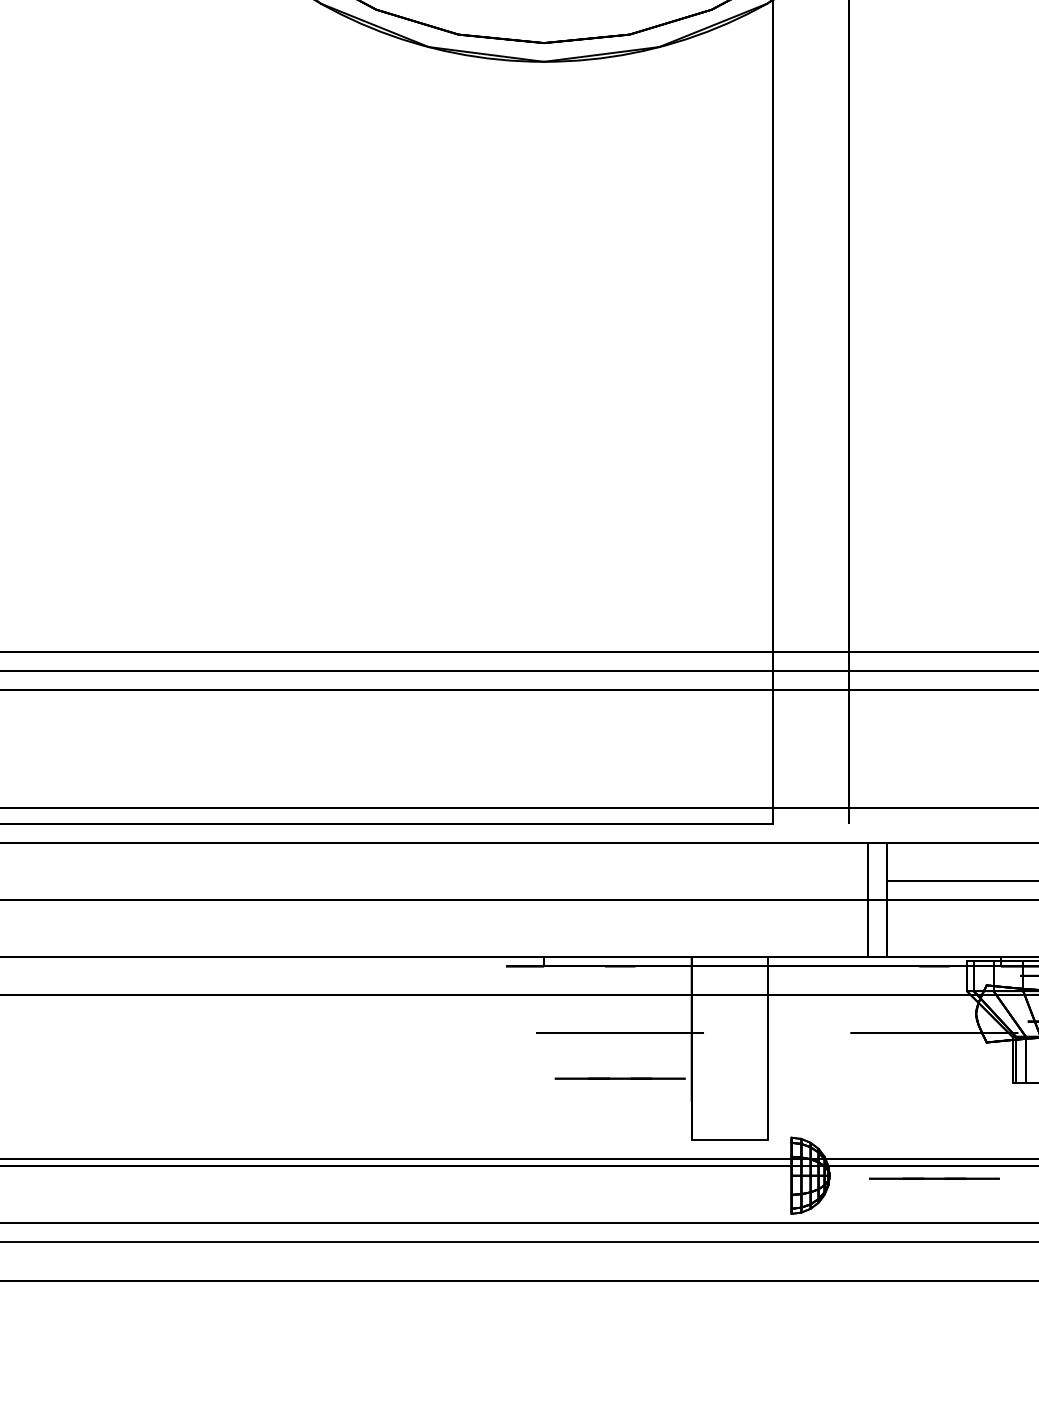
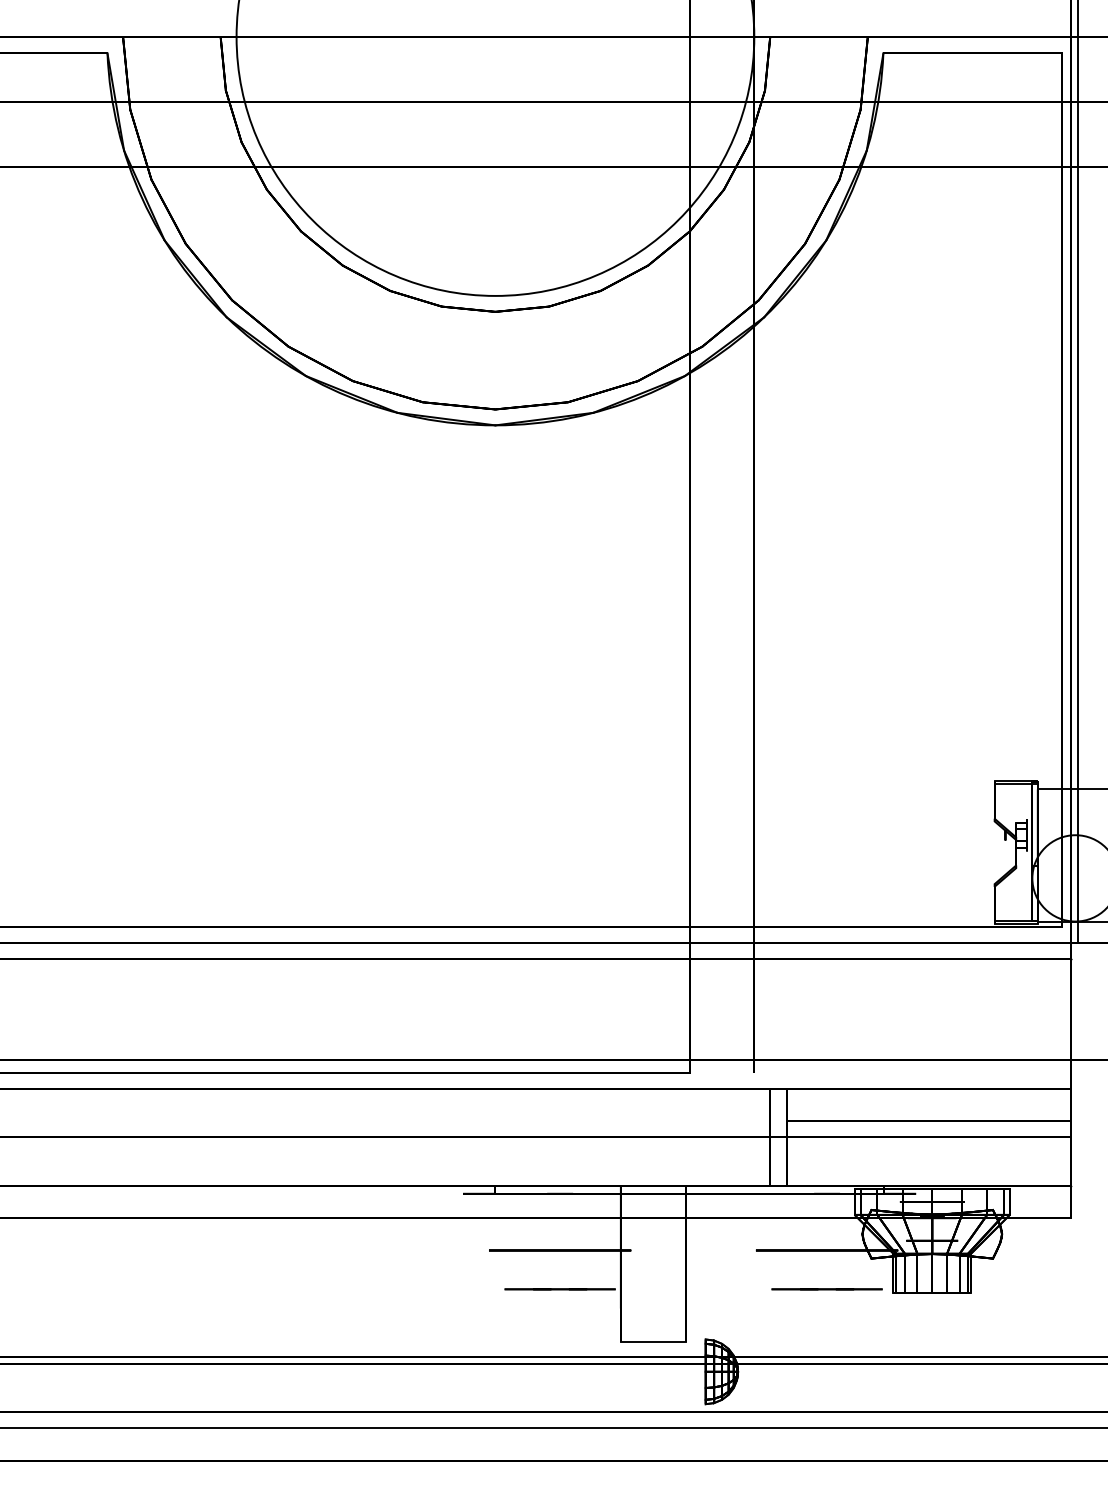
line: (933, 1178) -> (826, 1289), moved

